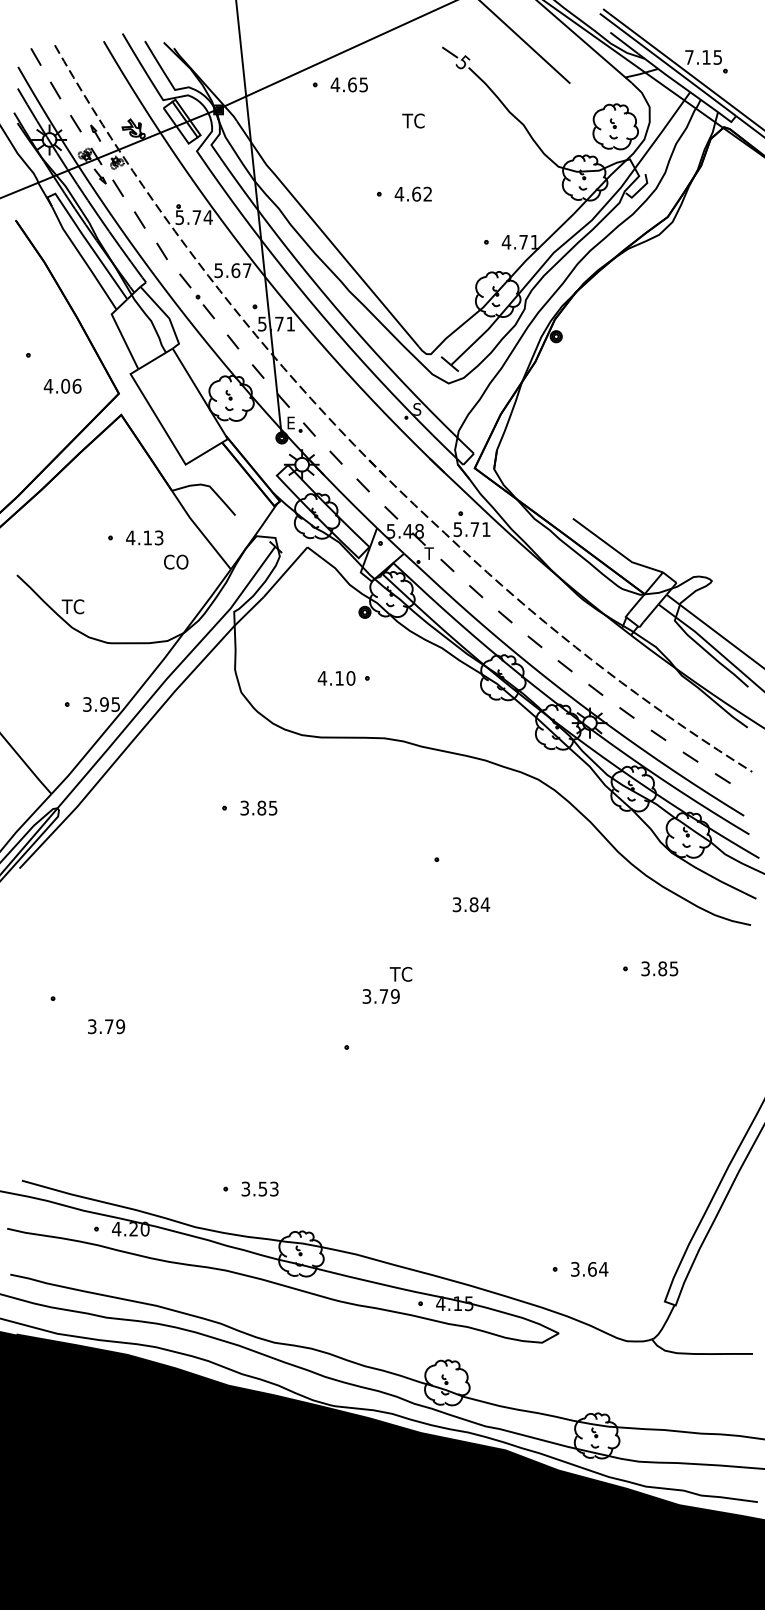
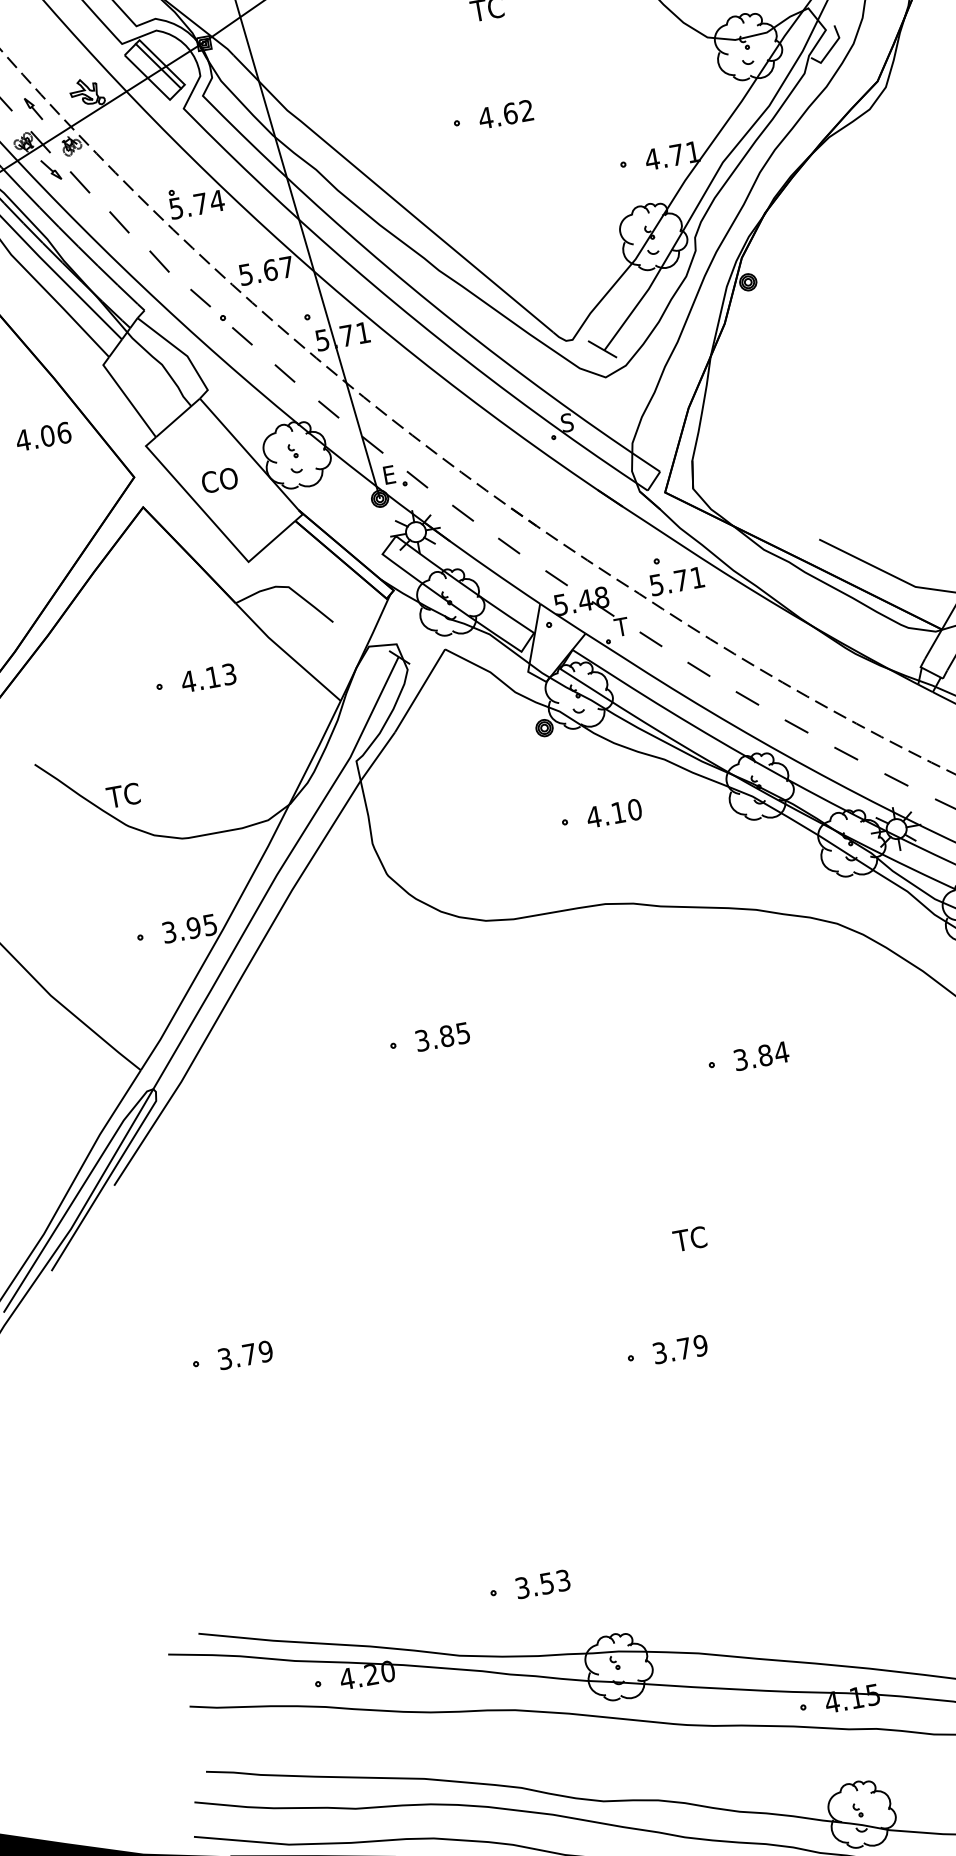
text: (62, 385) -> (43, 435), moved
text: (176, 561) -> (220, 479), moved
text: (336, 678) -> (614, 813), moved
text: (471, 904) -> (761, 1055), moved
text: (380, 996) -> (679, 1349), moved
text: (106, 1026) -> (245, 1354), moved

